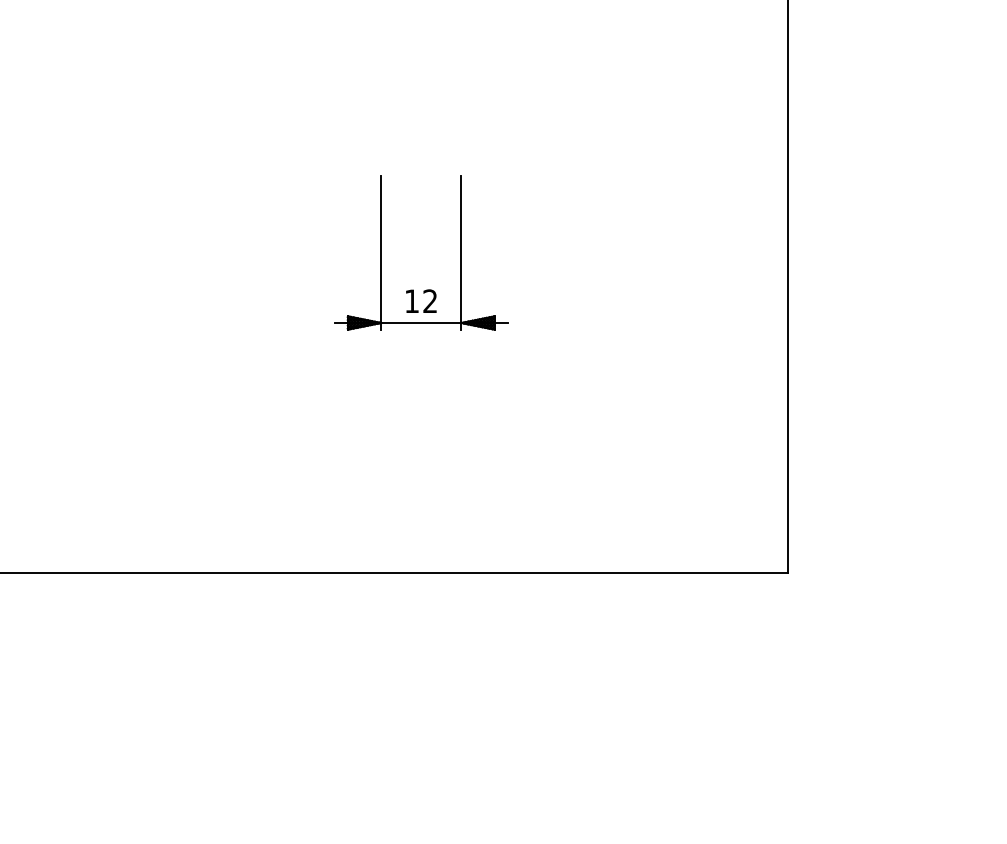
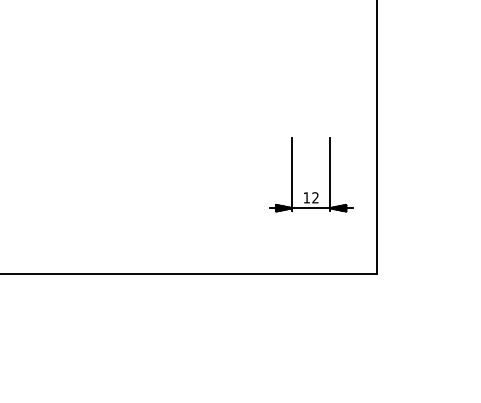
part: (459, 252) -> (329, 174), moved

